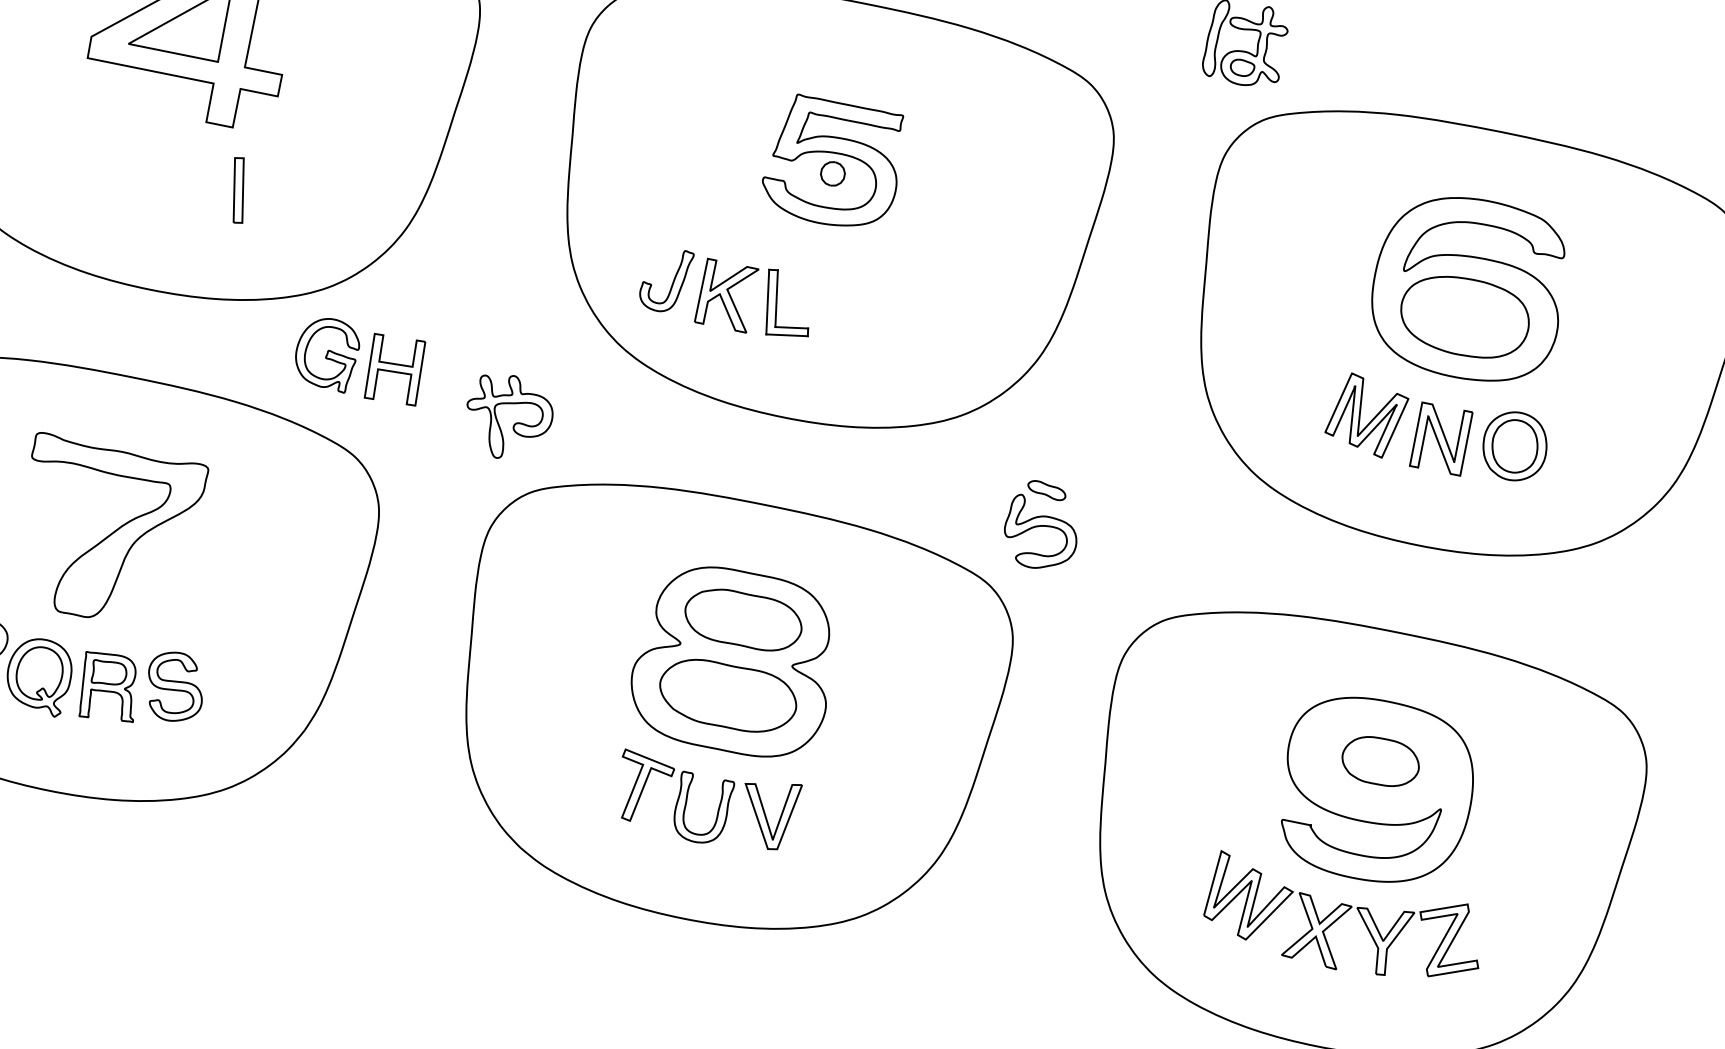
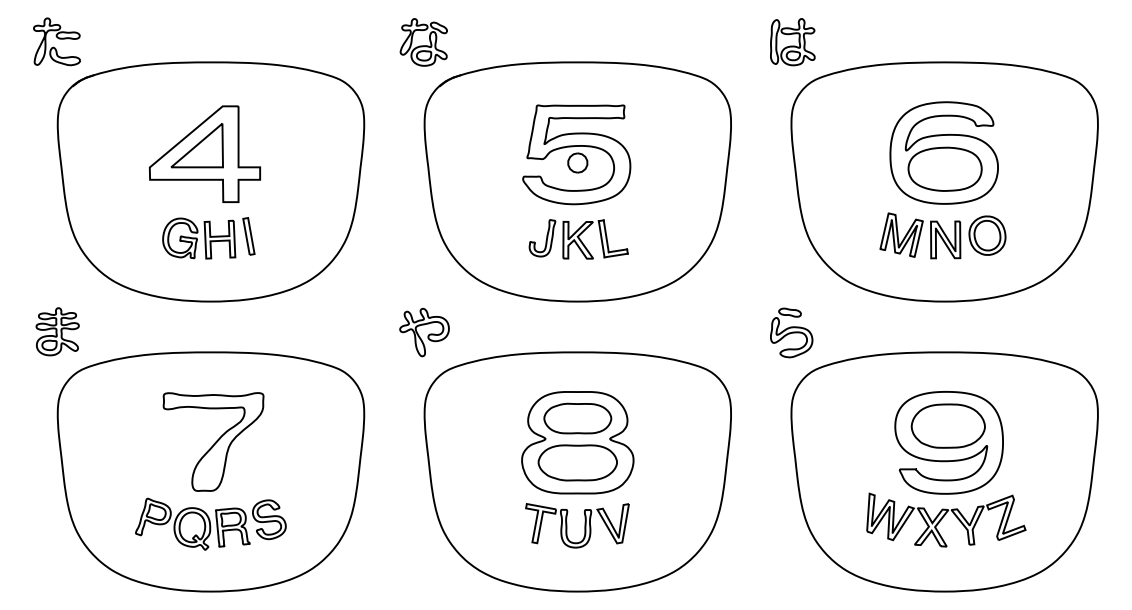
part: (833, 162) -> (576, 154), size x1.43
part: (727, 294) -> (578, 239), moved
part: (360, 360) -> (199, 238), moved
part: (1042, 525) -> (791, 332), moved
part: (1379, 760) -> (947, 425), size x1.67

